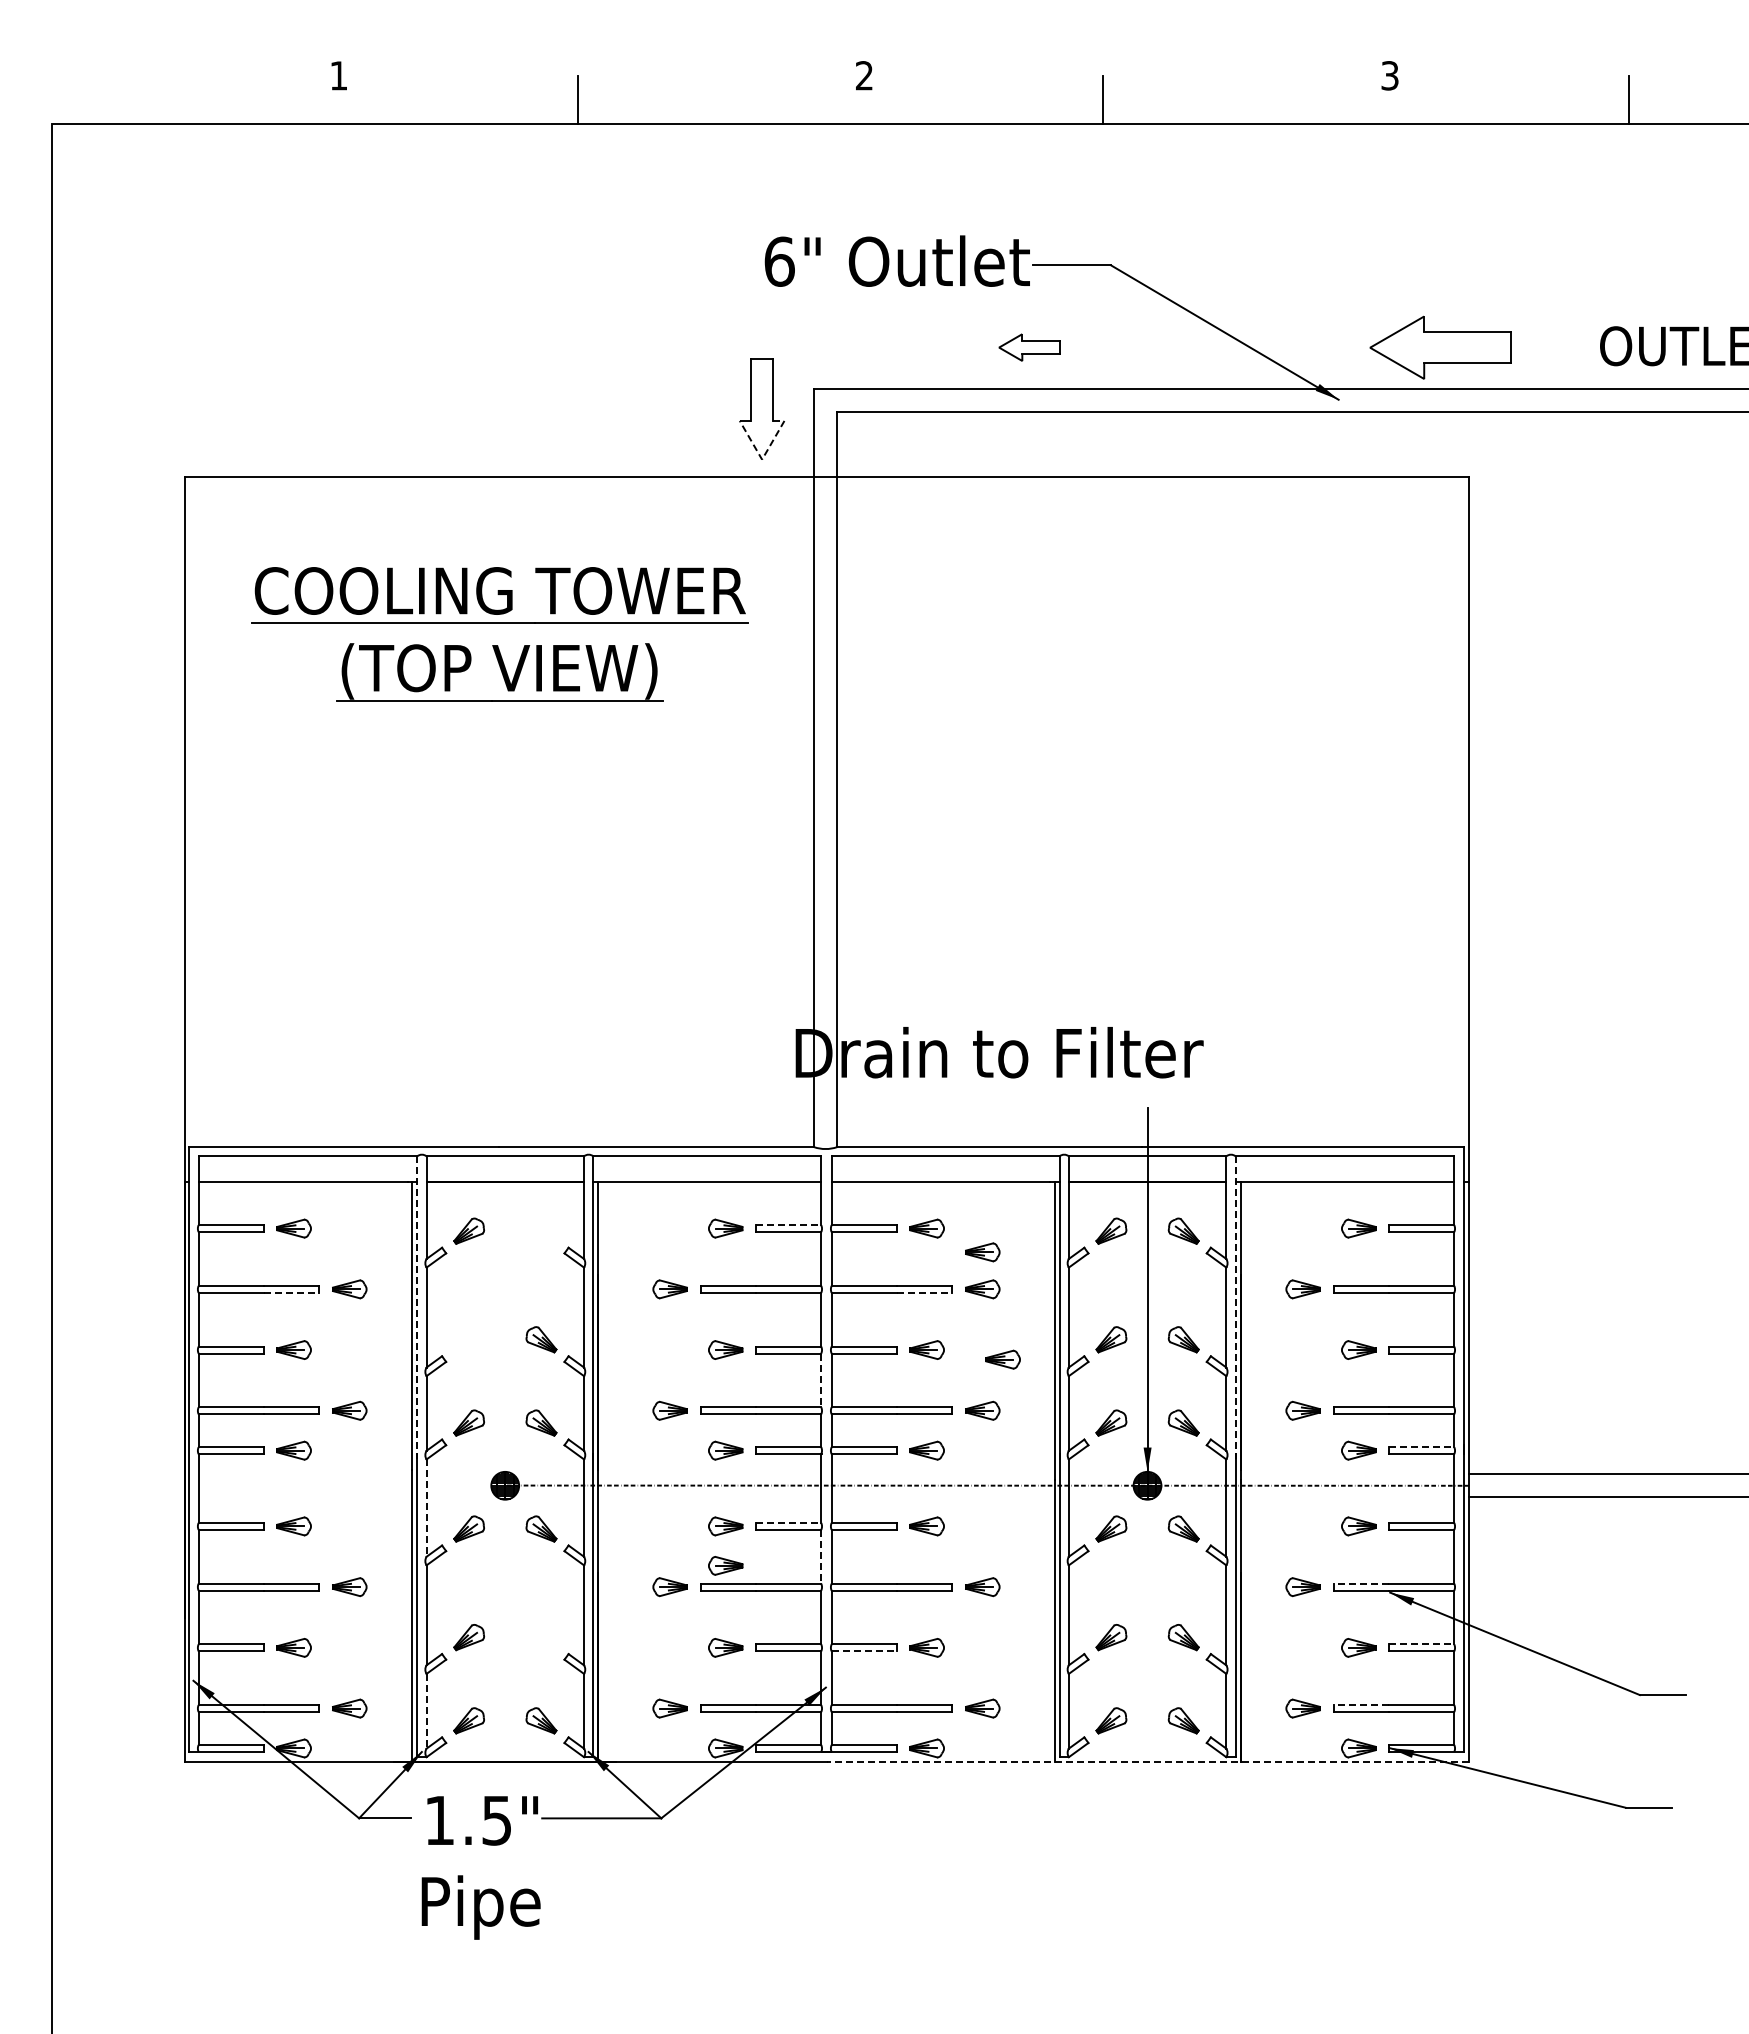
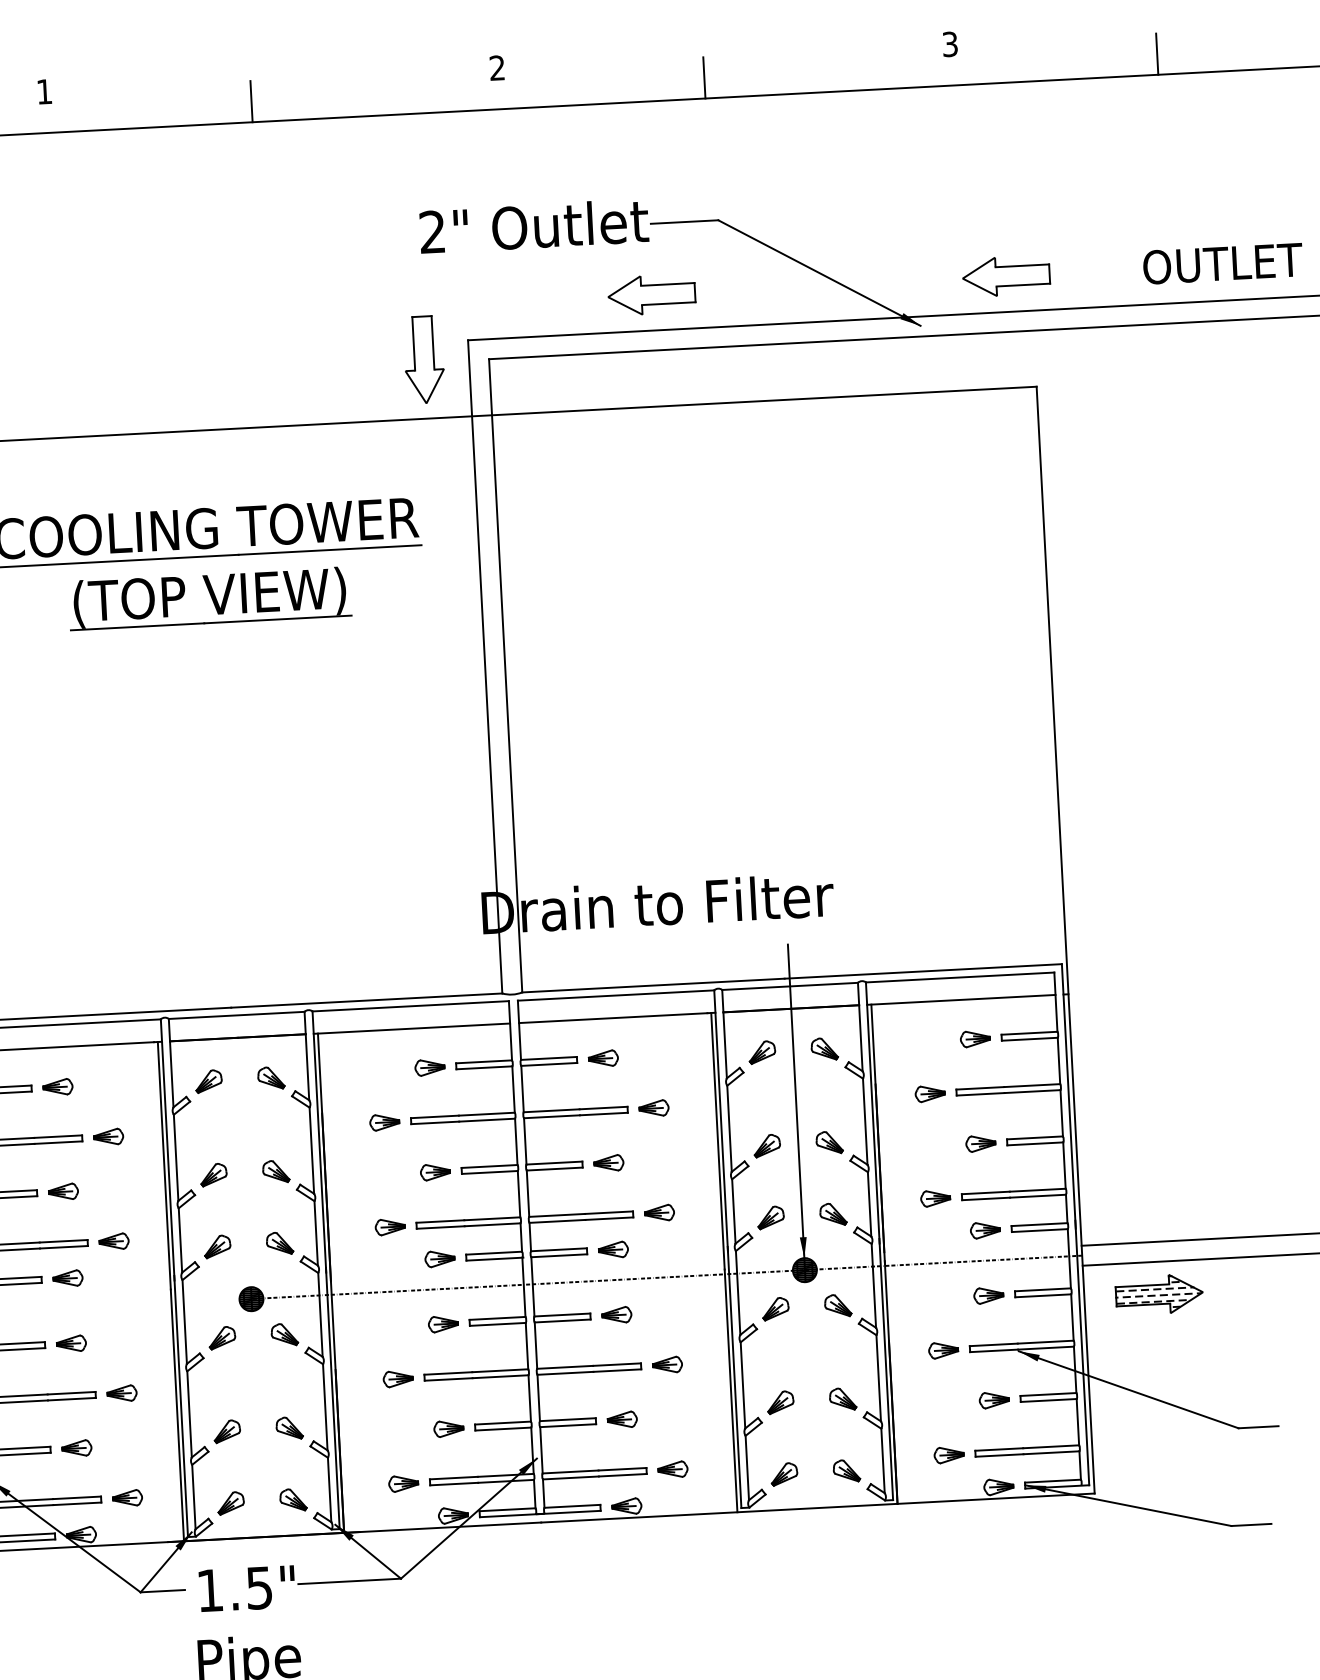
text: (779, 261) -> (432, 231), 6" -> 2"
part: (1029, 347) -> (651, 294), size x1.67
part: (1440, 347) -> (1005, 276), size x0.71
line: (765, 454) -> (429, 398), dashed -> solid
line: (789, 1225) -> (484, 1062), dashed -> solid
part: (541, 1230) -> (271, 1077), added
part: (982, 1252) -> (652, 1076), removed
line: (291, 1292) -> (58, 1142), dashed -> solid
line: (924, 1292) -> (604, 1113), dashed -> solid
line: (417, 1307) -> (167, 1149), dashed -> solid
line: (1235, 1307) -> (872, 1112), dashed -> solid
part: (468, 1339) -> (213, 1174), added
part: (1002, 1359) -> (674, 1167), removed
line: (821, 1380) -> (519, 1194), dashed -> solid
line: (1422, 1447) -> (1040, 1224), dashed -> solid
line: (426, 1508) -> (184, 1322), dashed -> solid
line: (789, 1522) -> (498, 1317), dashed -> solid
part: (1556, 1535) -> (1159, 1294), added
line: (821, 1556) -> (527, 1345), dashed -> solid
part: (725, 1565) -> (444, 1357), removed
line: (1361, 1583) -> (993, 1344), dashed -> solid
part: (541, 1637) -> (289, 1428), added
line: (1422, 1644) -> (1049, 1394), dashed -> solid
line: (864, 1651) -> (568, 1425), dashed -> solid
line: (1361, 1705) -> (999, 1449), dashed -> solid
line: (426, 1711) -> (193, 1497), dashed -> solid
line: (1147, 1761) -> (817, 1507), dashed -> solid

